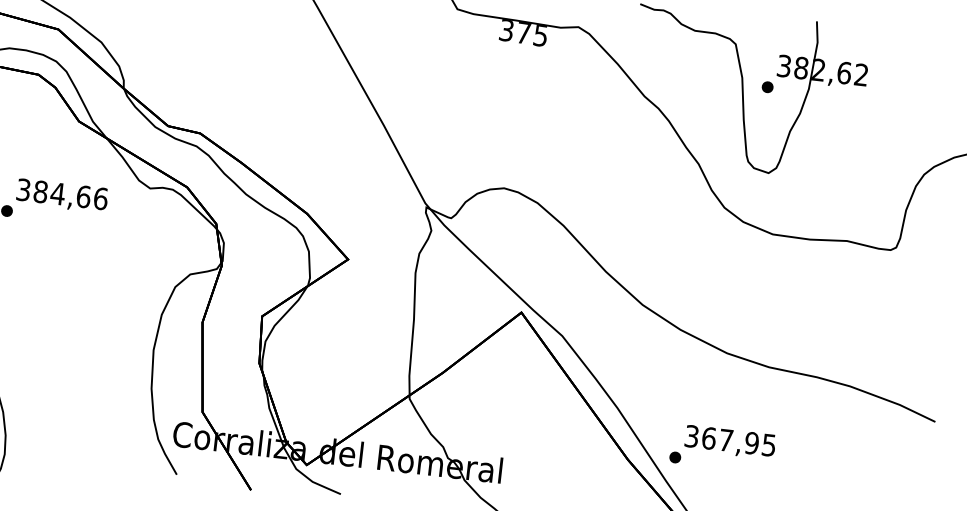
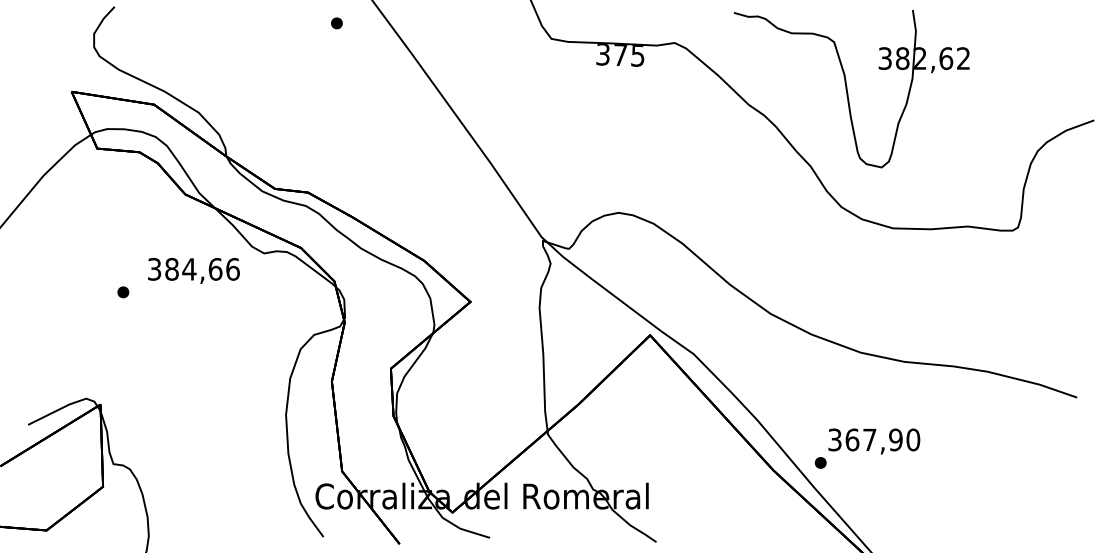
part: (767, 87) -> (870, 81), removed
text: (61, 195) -> (193, 270), moved
text: (769, 444) -> (913, 439), 367,95 -> 367,90

